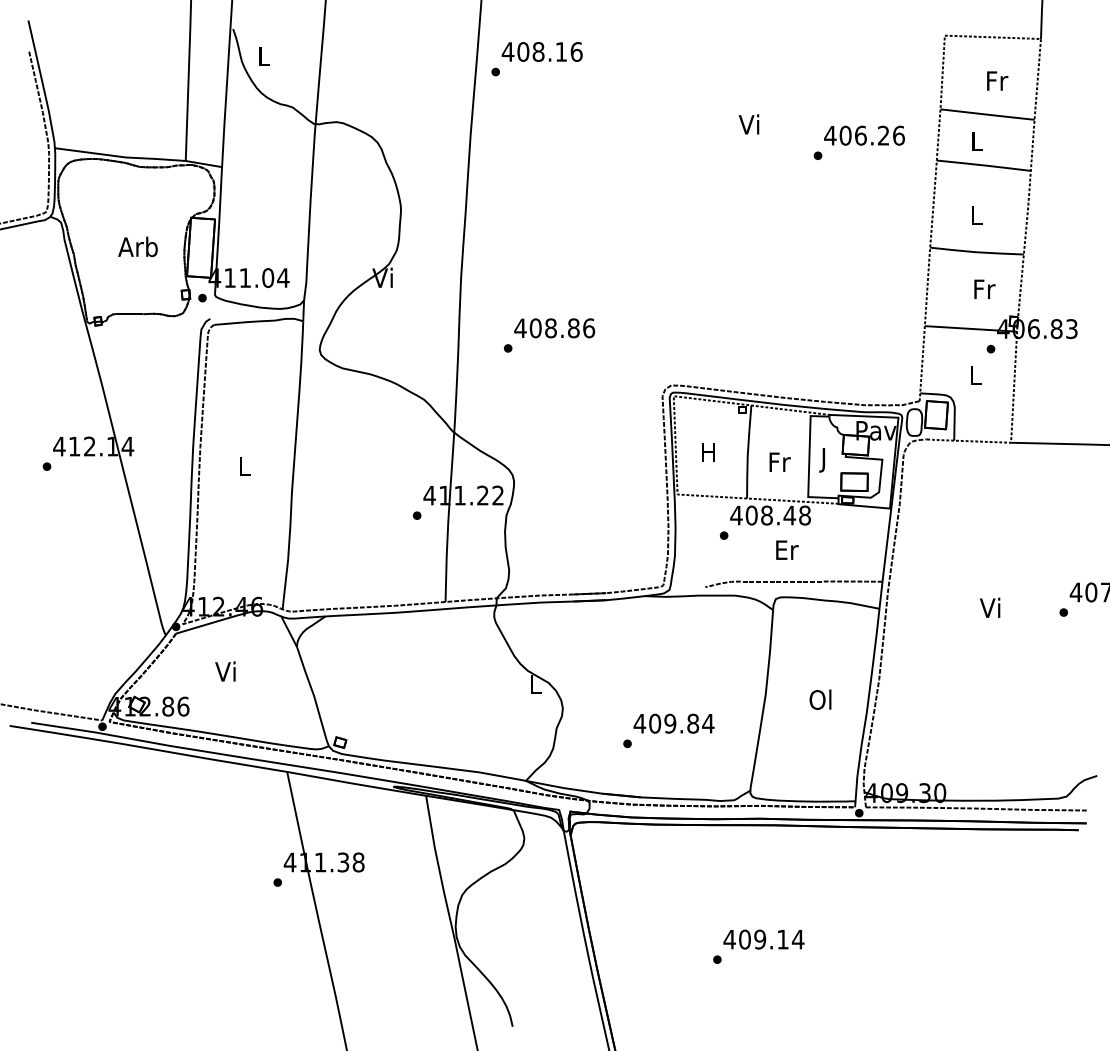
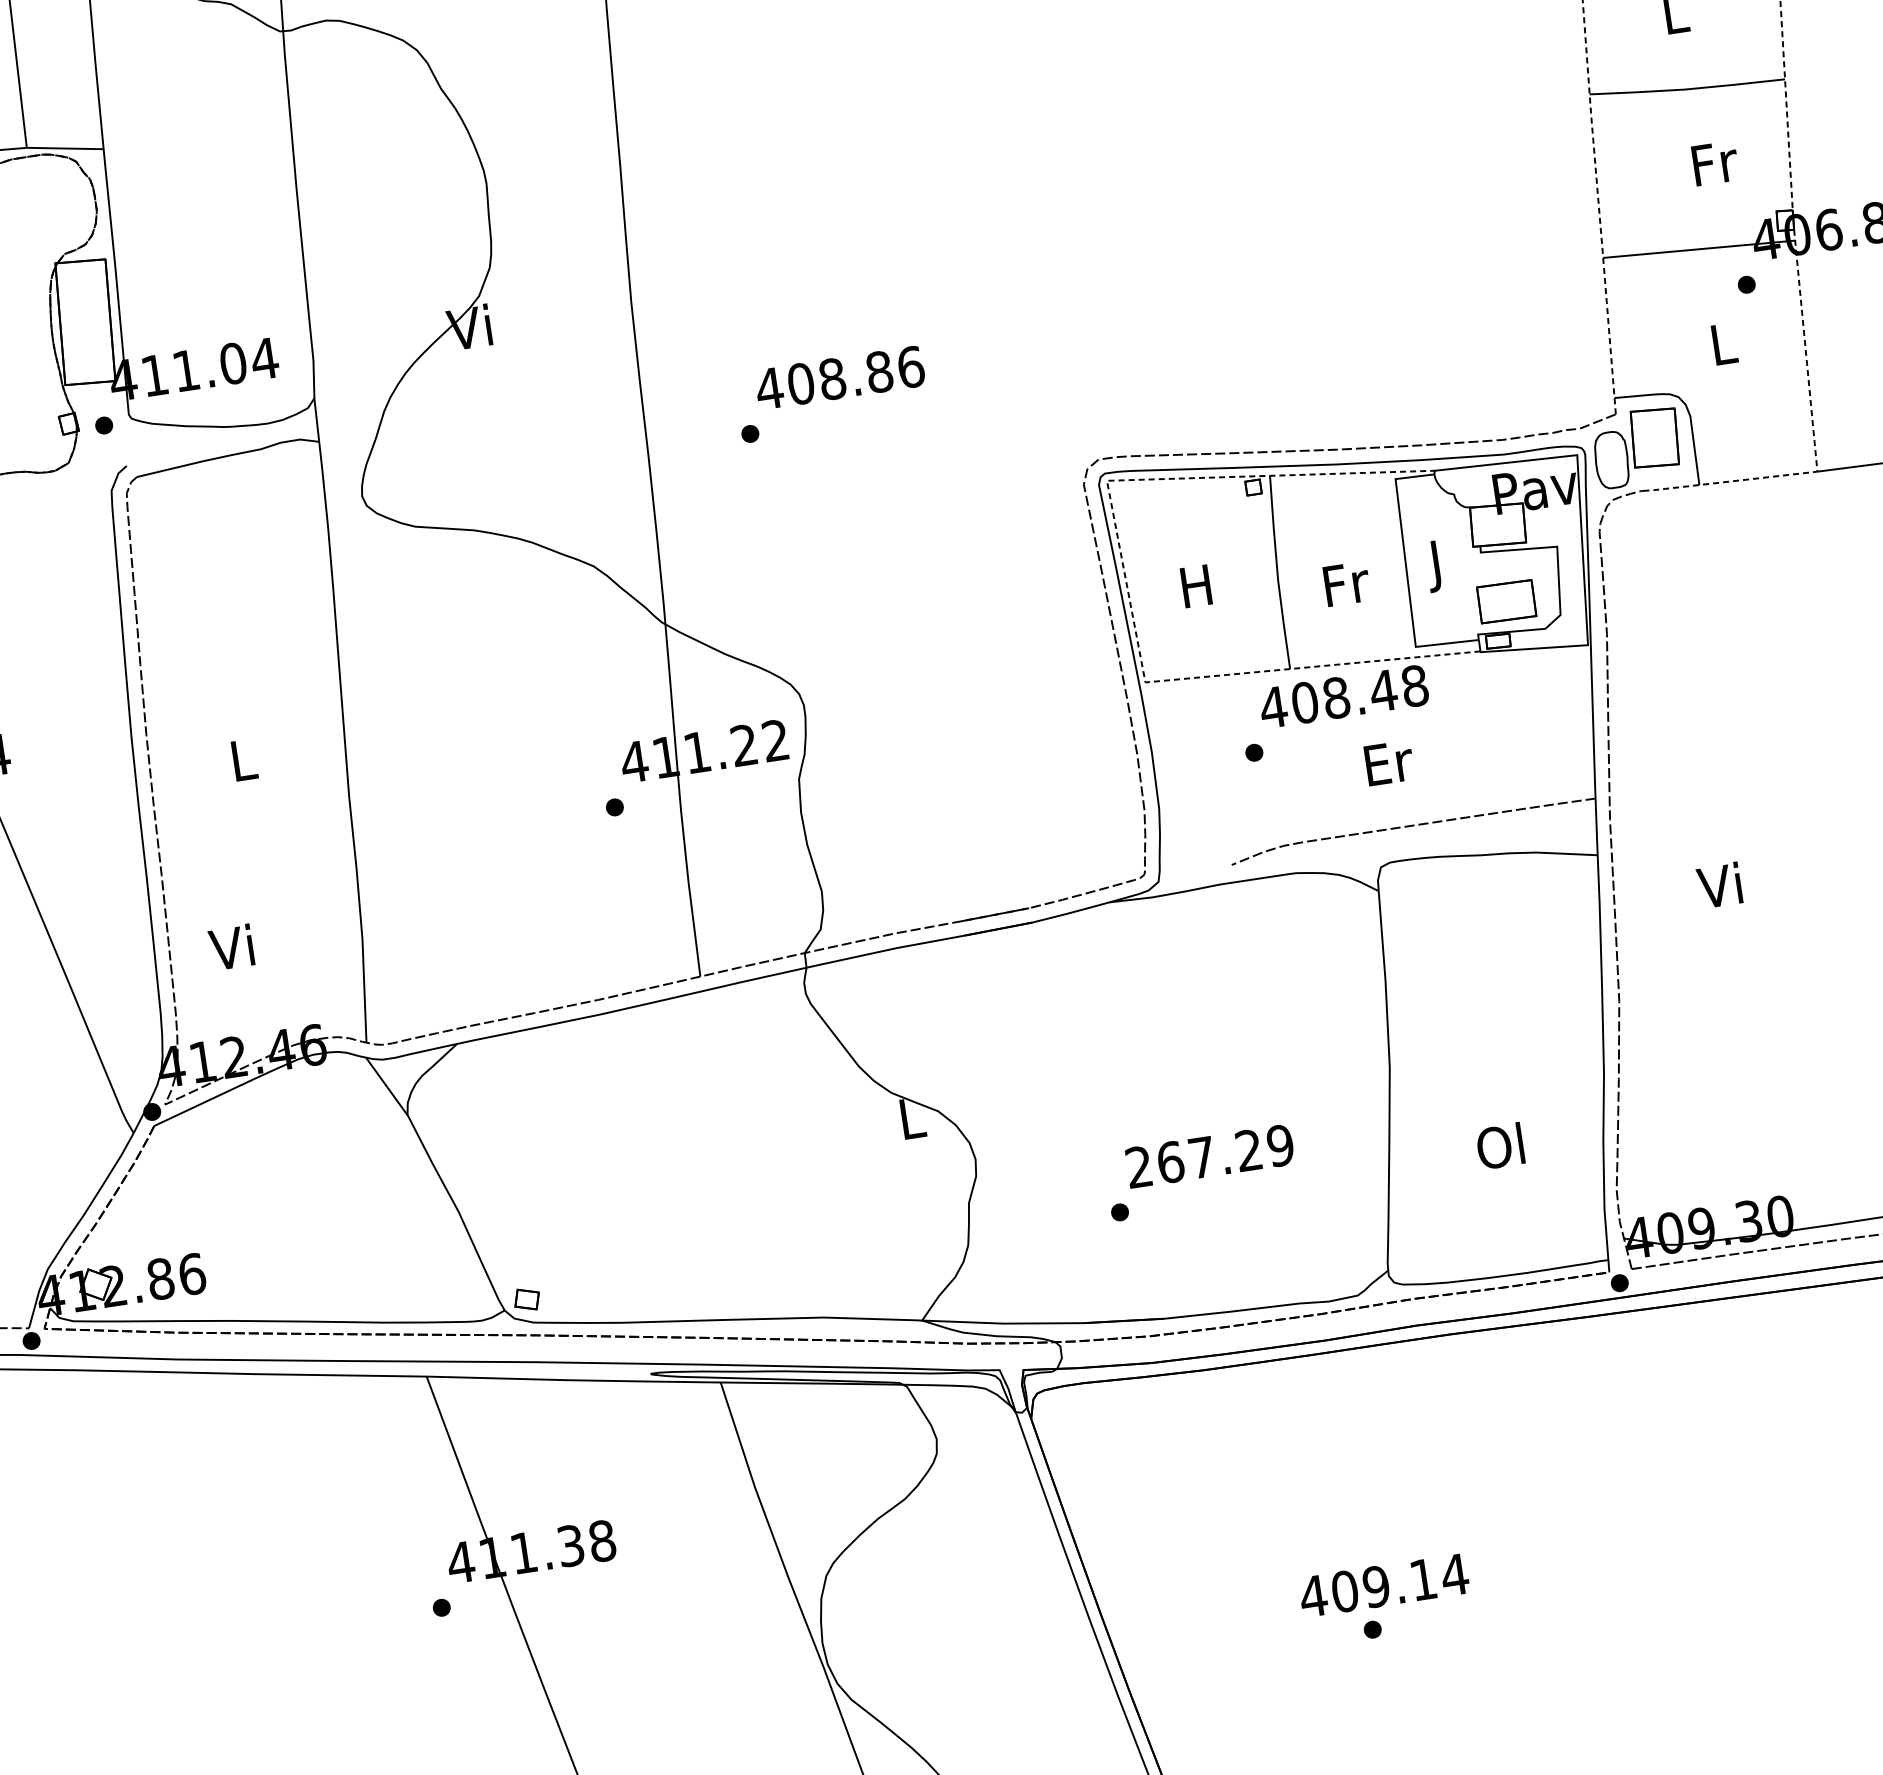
text: (990, 607) -> (1720, 884), moved
text: (225, 671) -> (231, 947), moved
text: (820, 699) -> (1500, 1145), moved
text: (673, 723) -> (1208, 1156), 409.84 -> 267.29
text: (763, 939) -> (1383, 1585), moved

